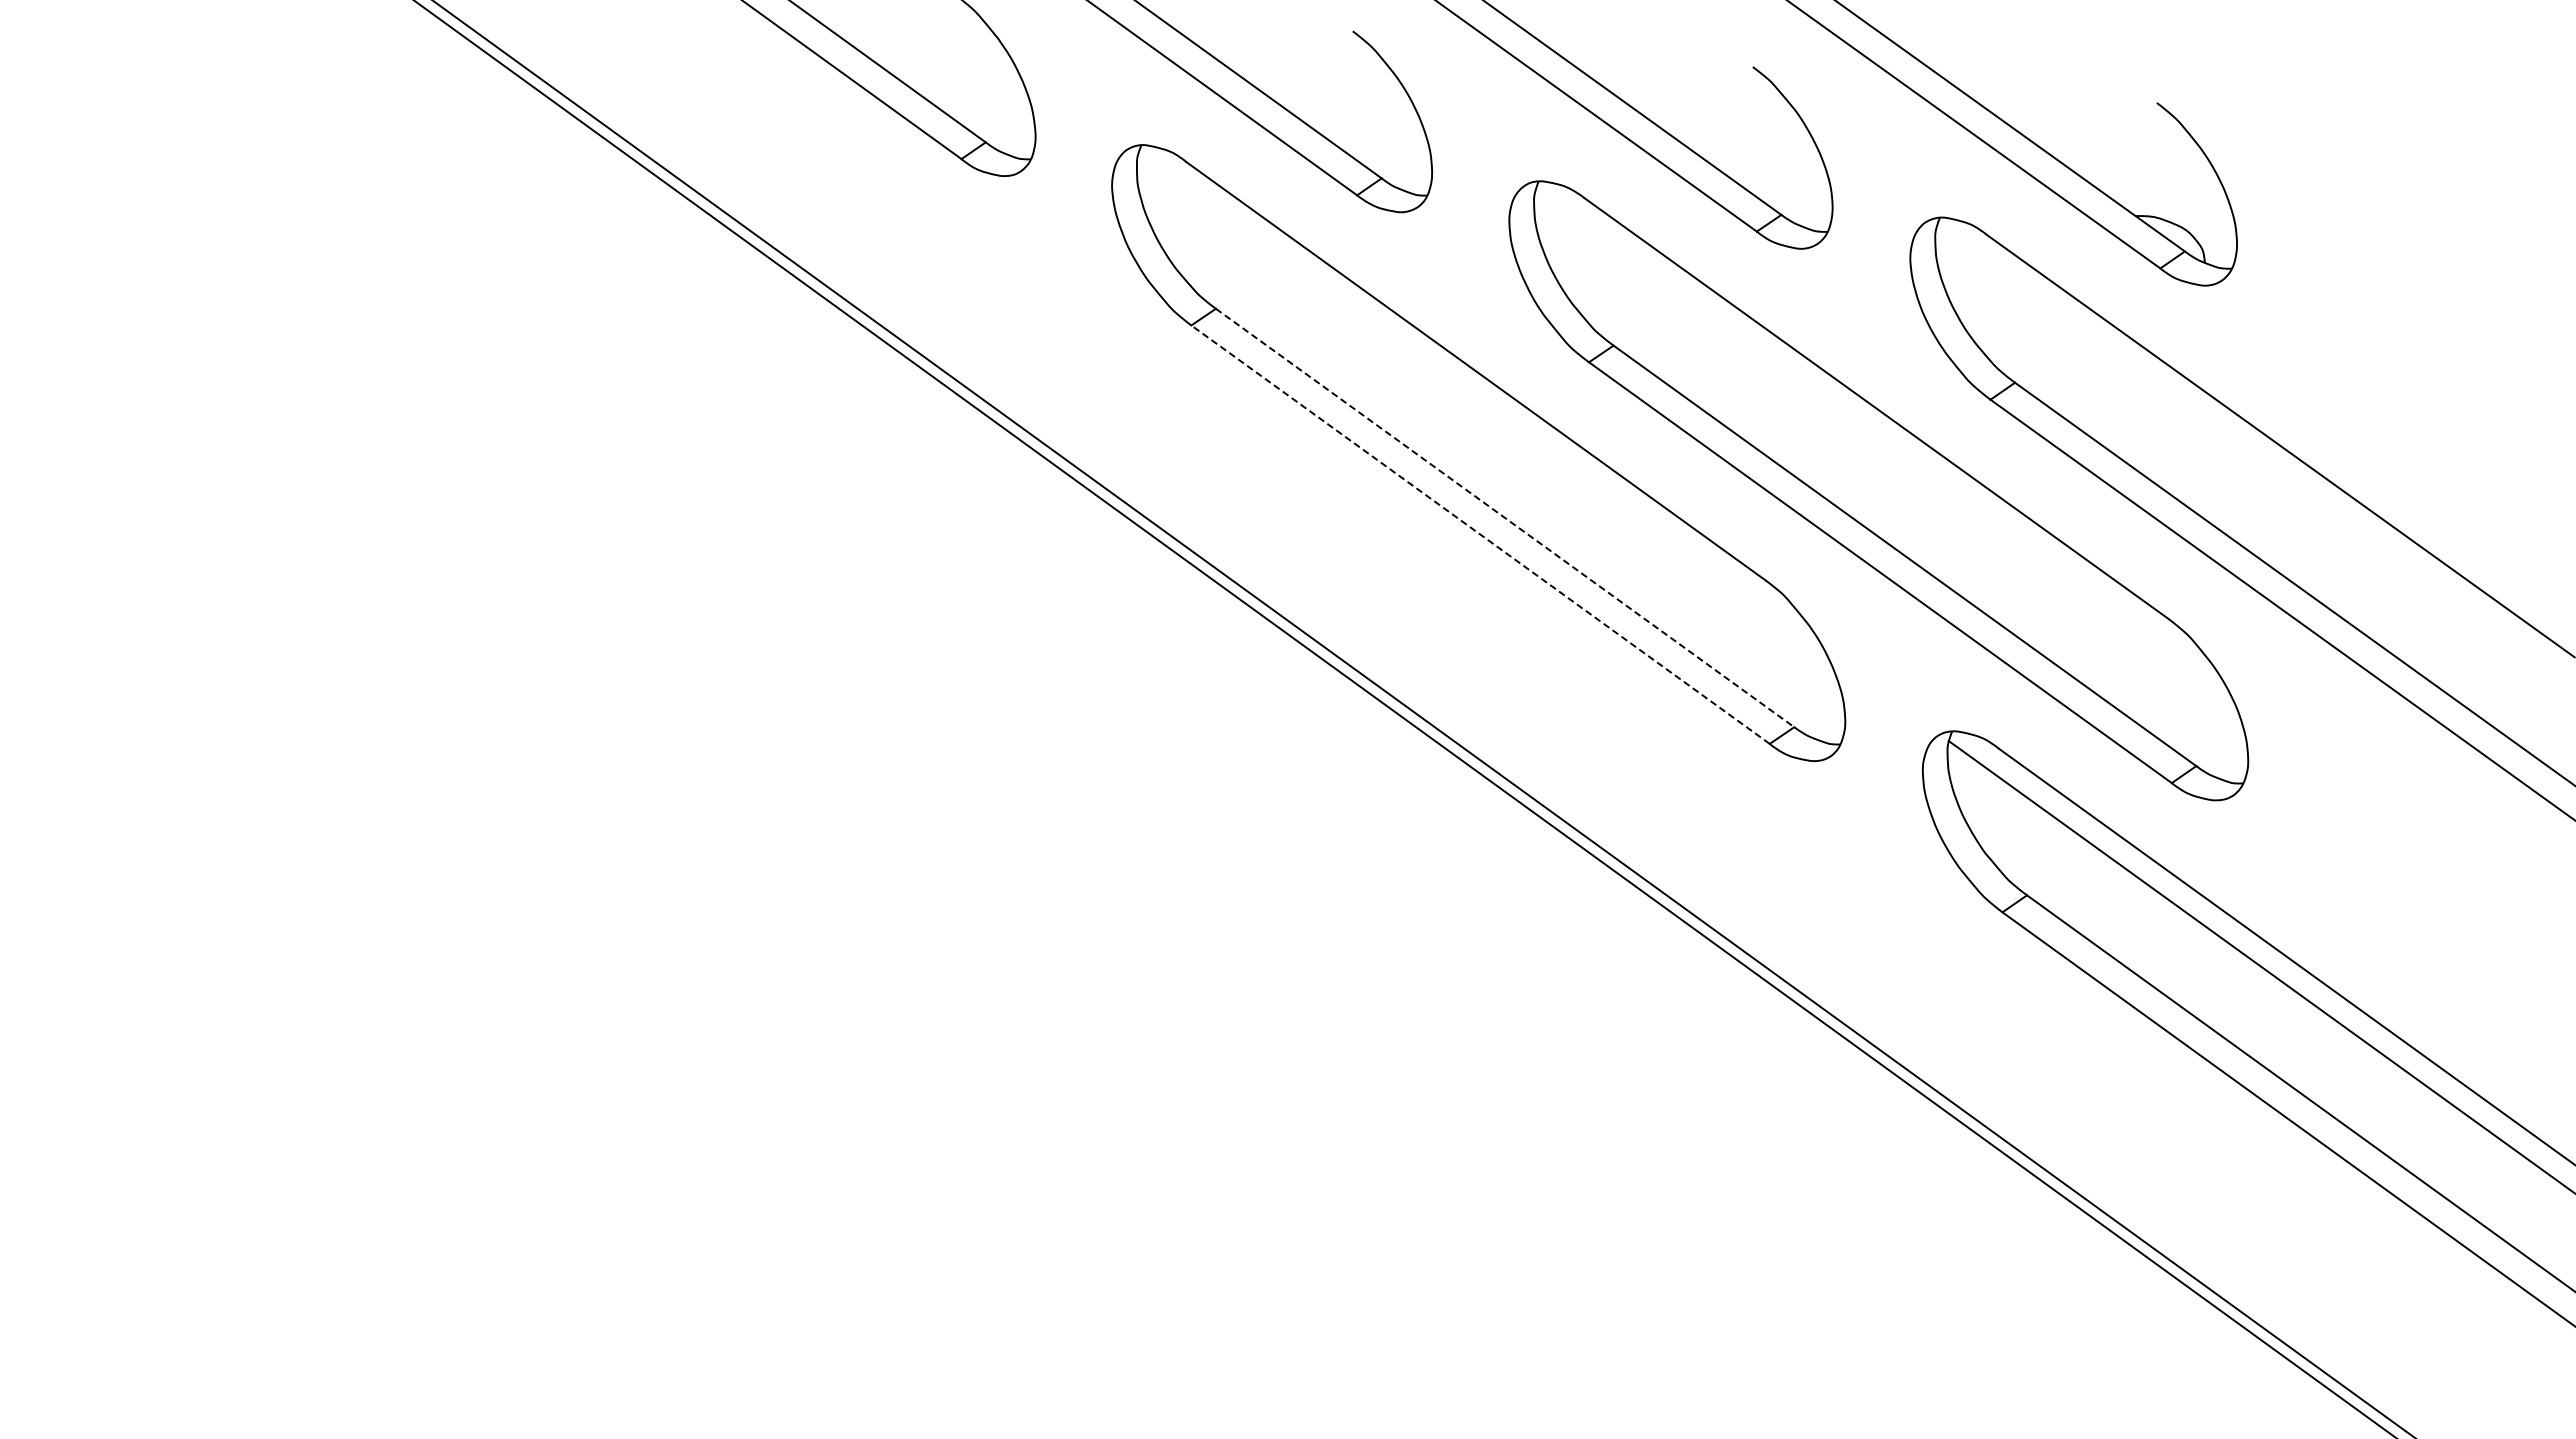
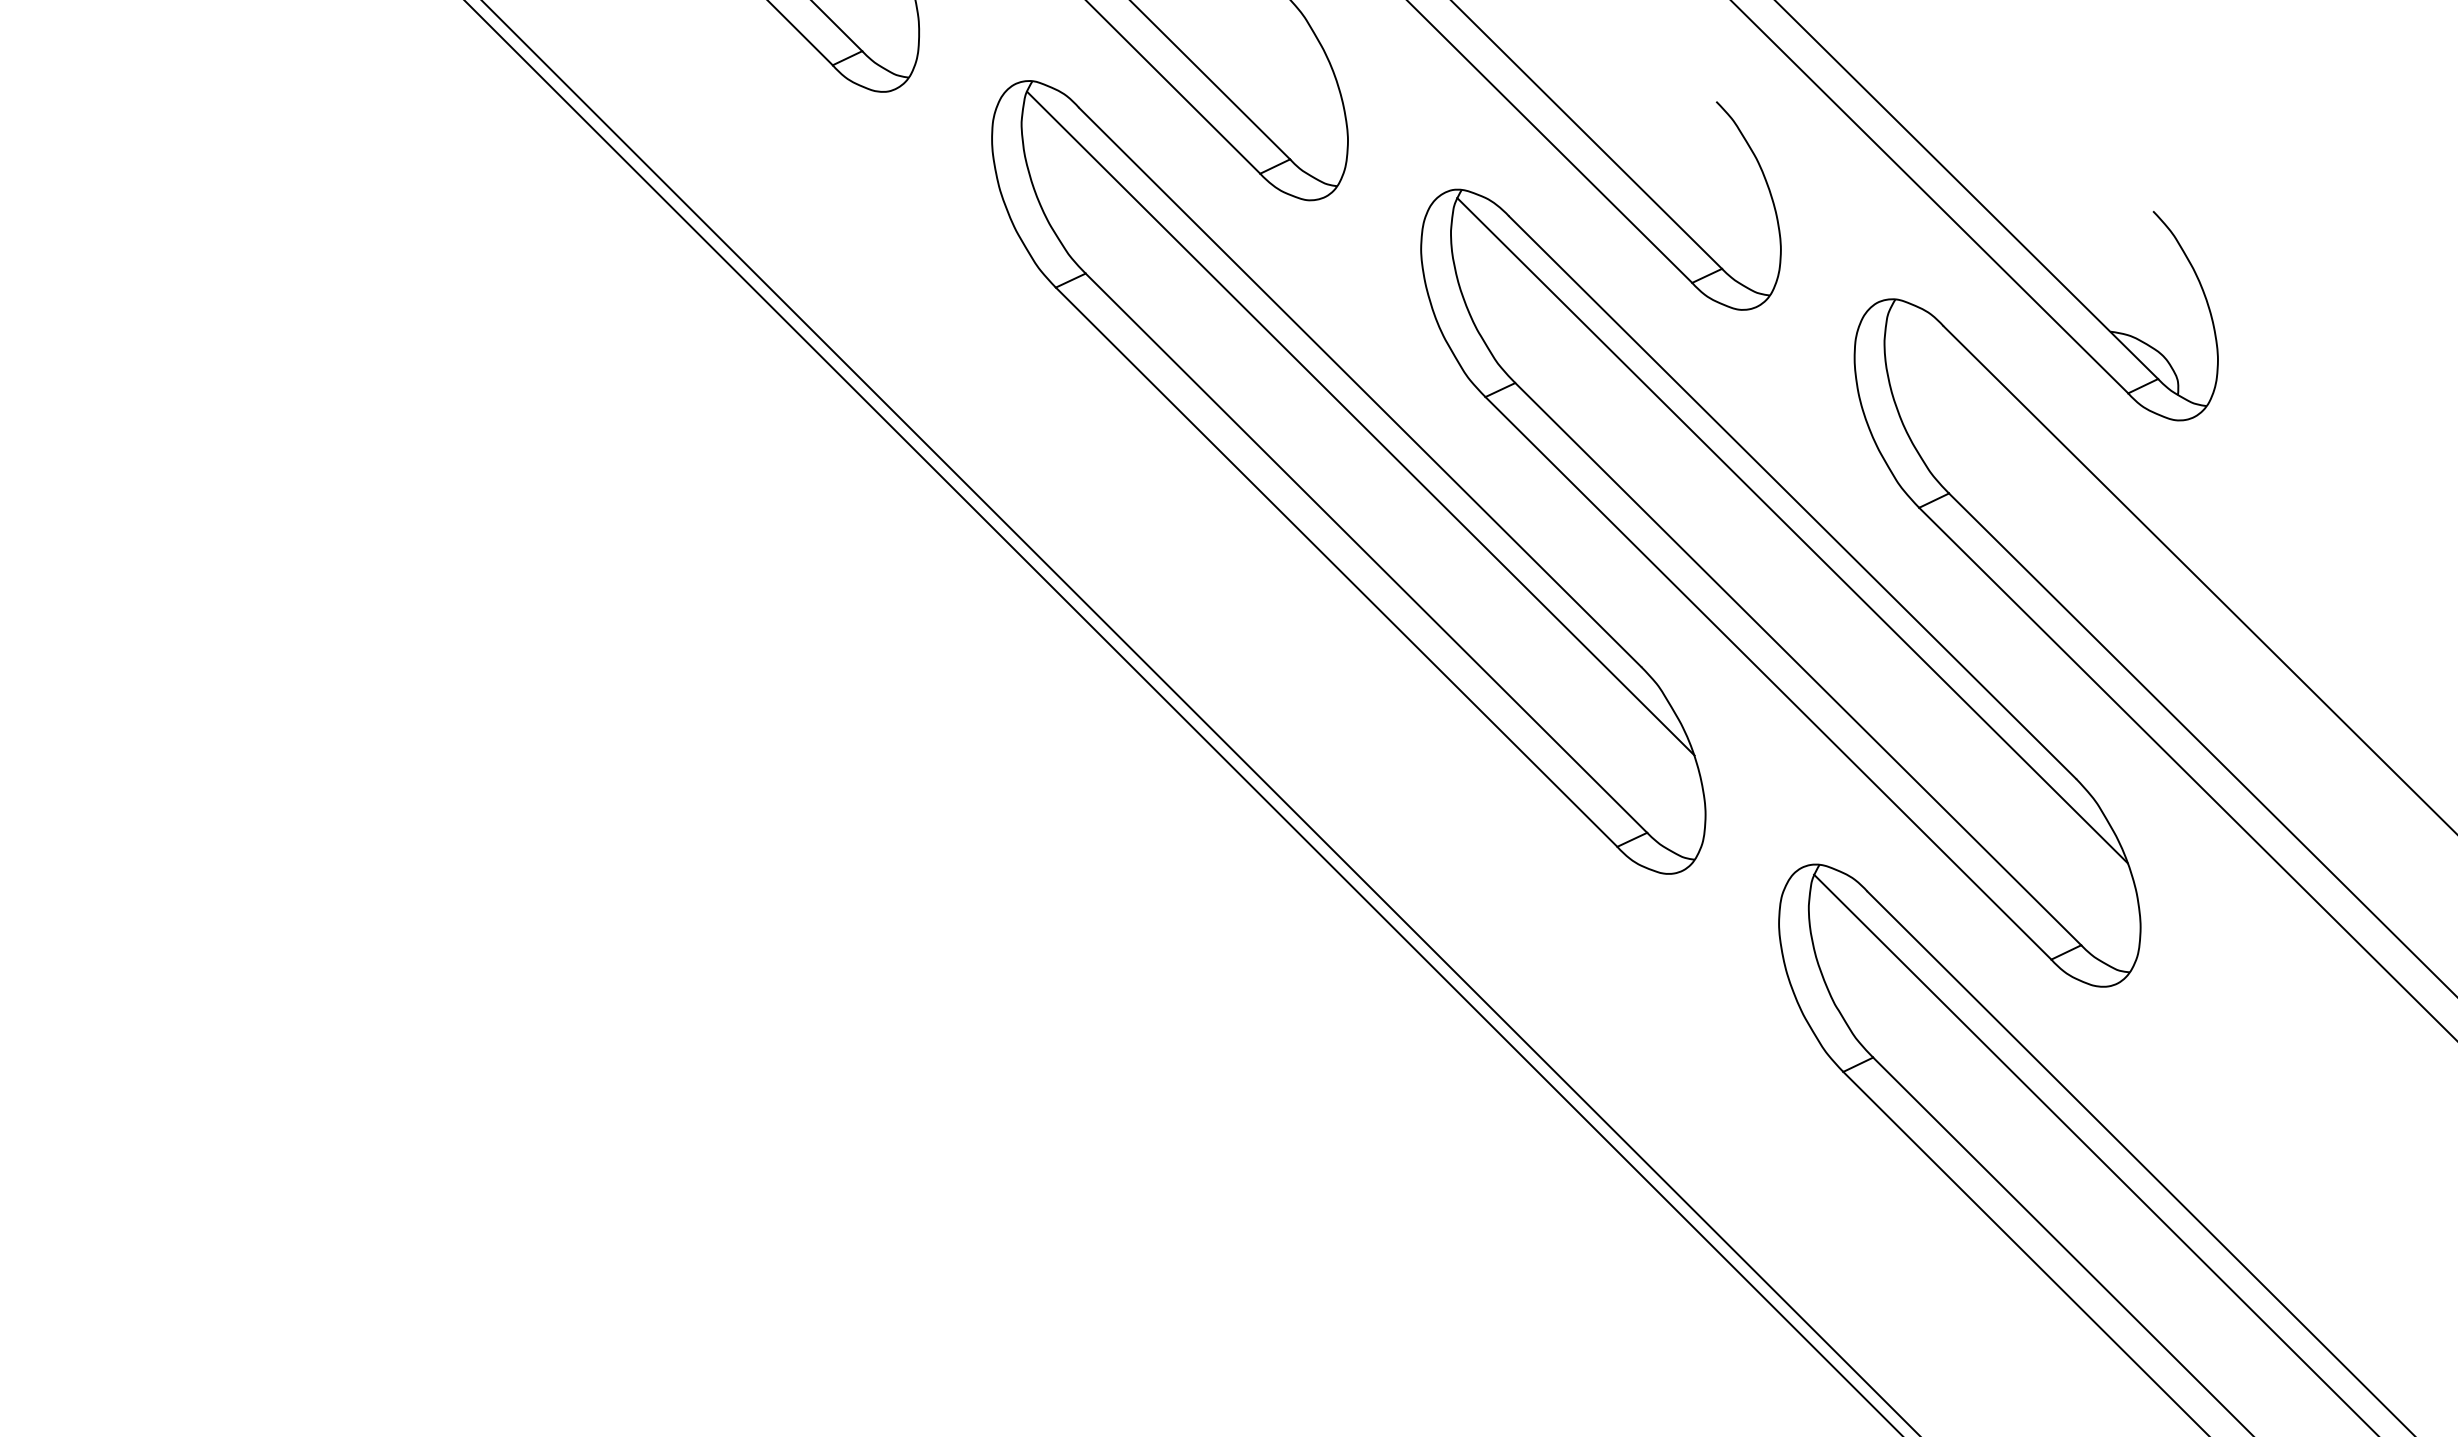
line: (1481, 403) -> (1360, 423), added
line: (1880, 437) -> (1792, 530), added
line: (1505, 518) -> (1366, 553), dashed -> solid
line: (1480, 534) -> (1336, 567), dashed -> solid

